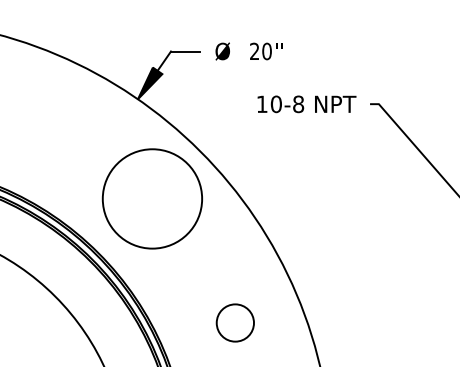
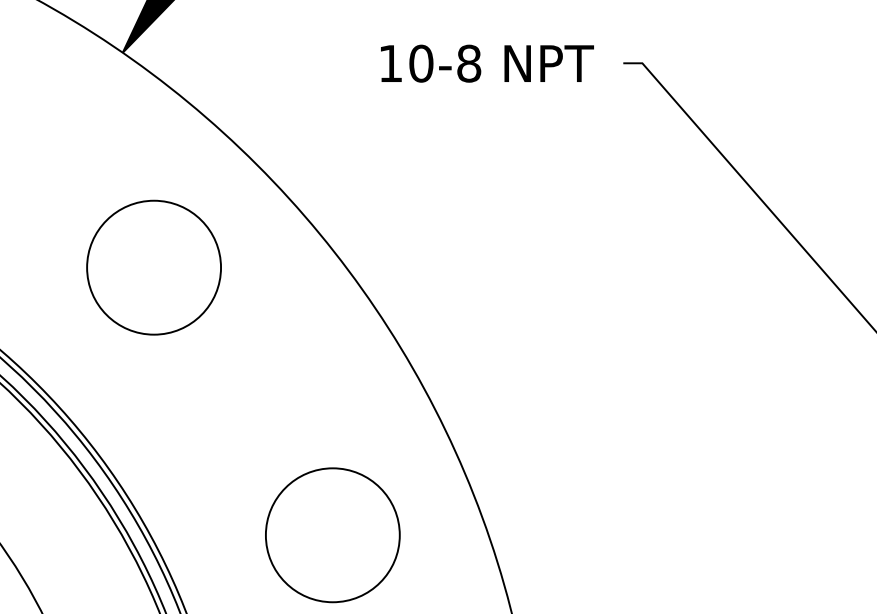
circle: (152, 198) -> (154, 266), size x0.62
circle: (235, 322) -> (333, 534), size x1.67

